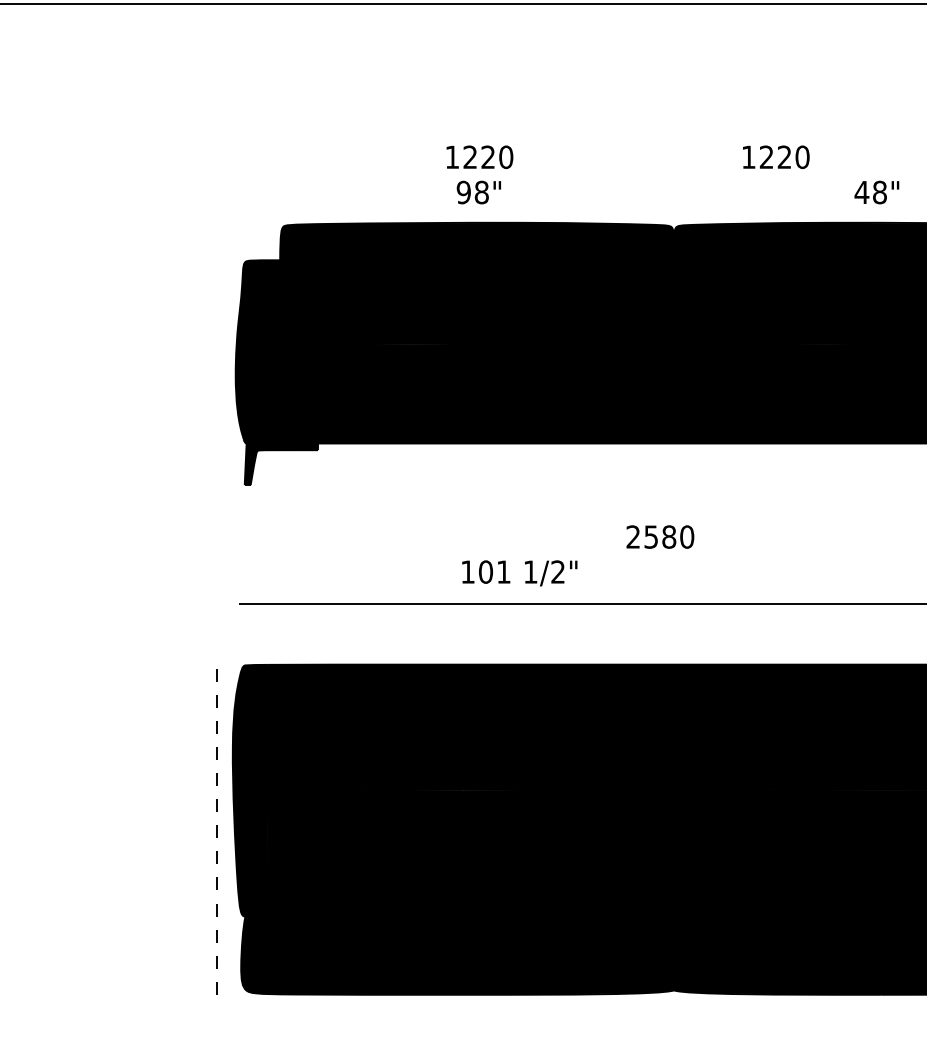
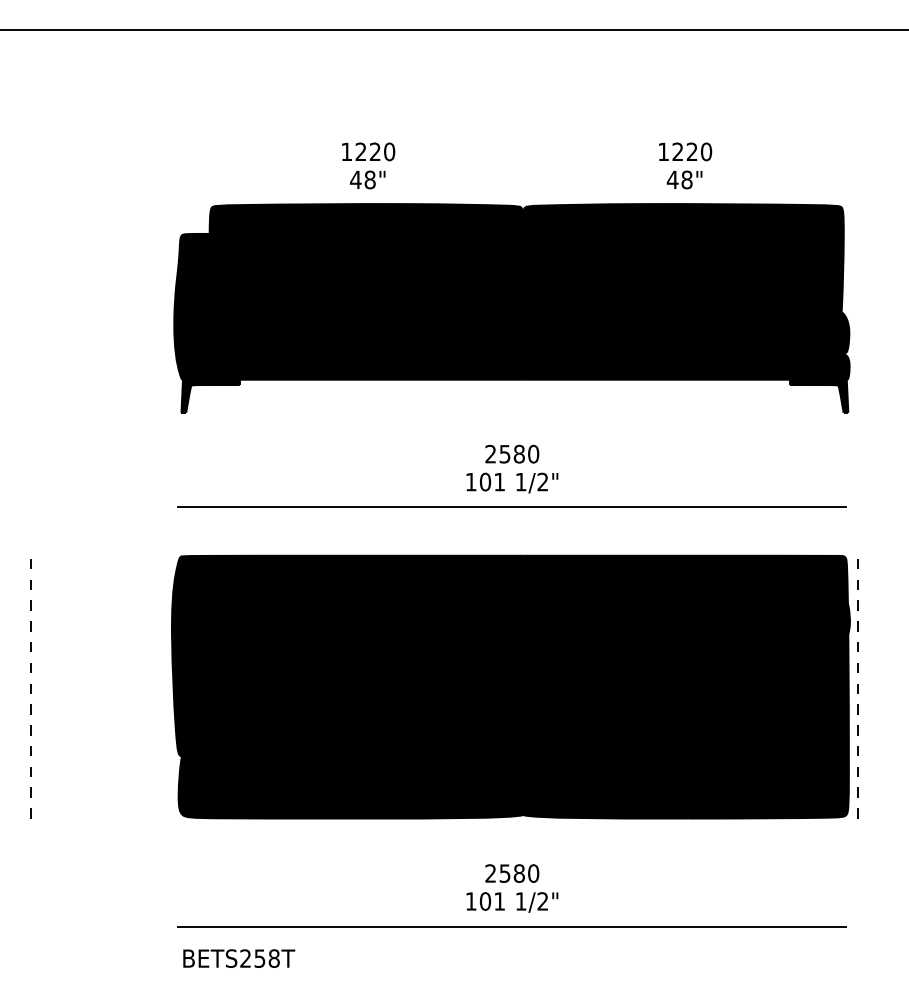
text: (776, 156) -> (685, 151), moved
text: (463, 191) -> (355, 179), 98" -> 48"
text: (519, 572) -> (512, 482), moved
line: (215, 831) -> (30, 688), moved

